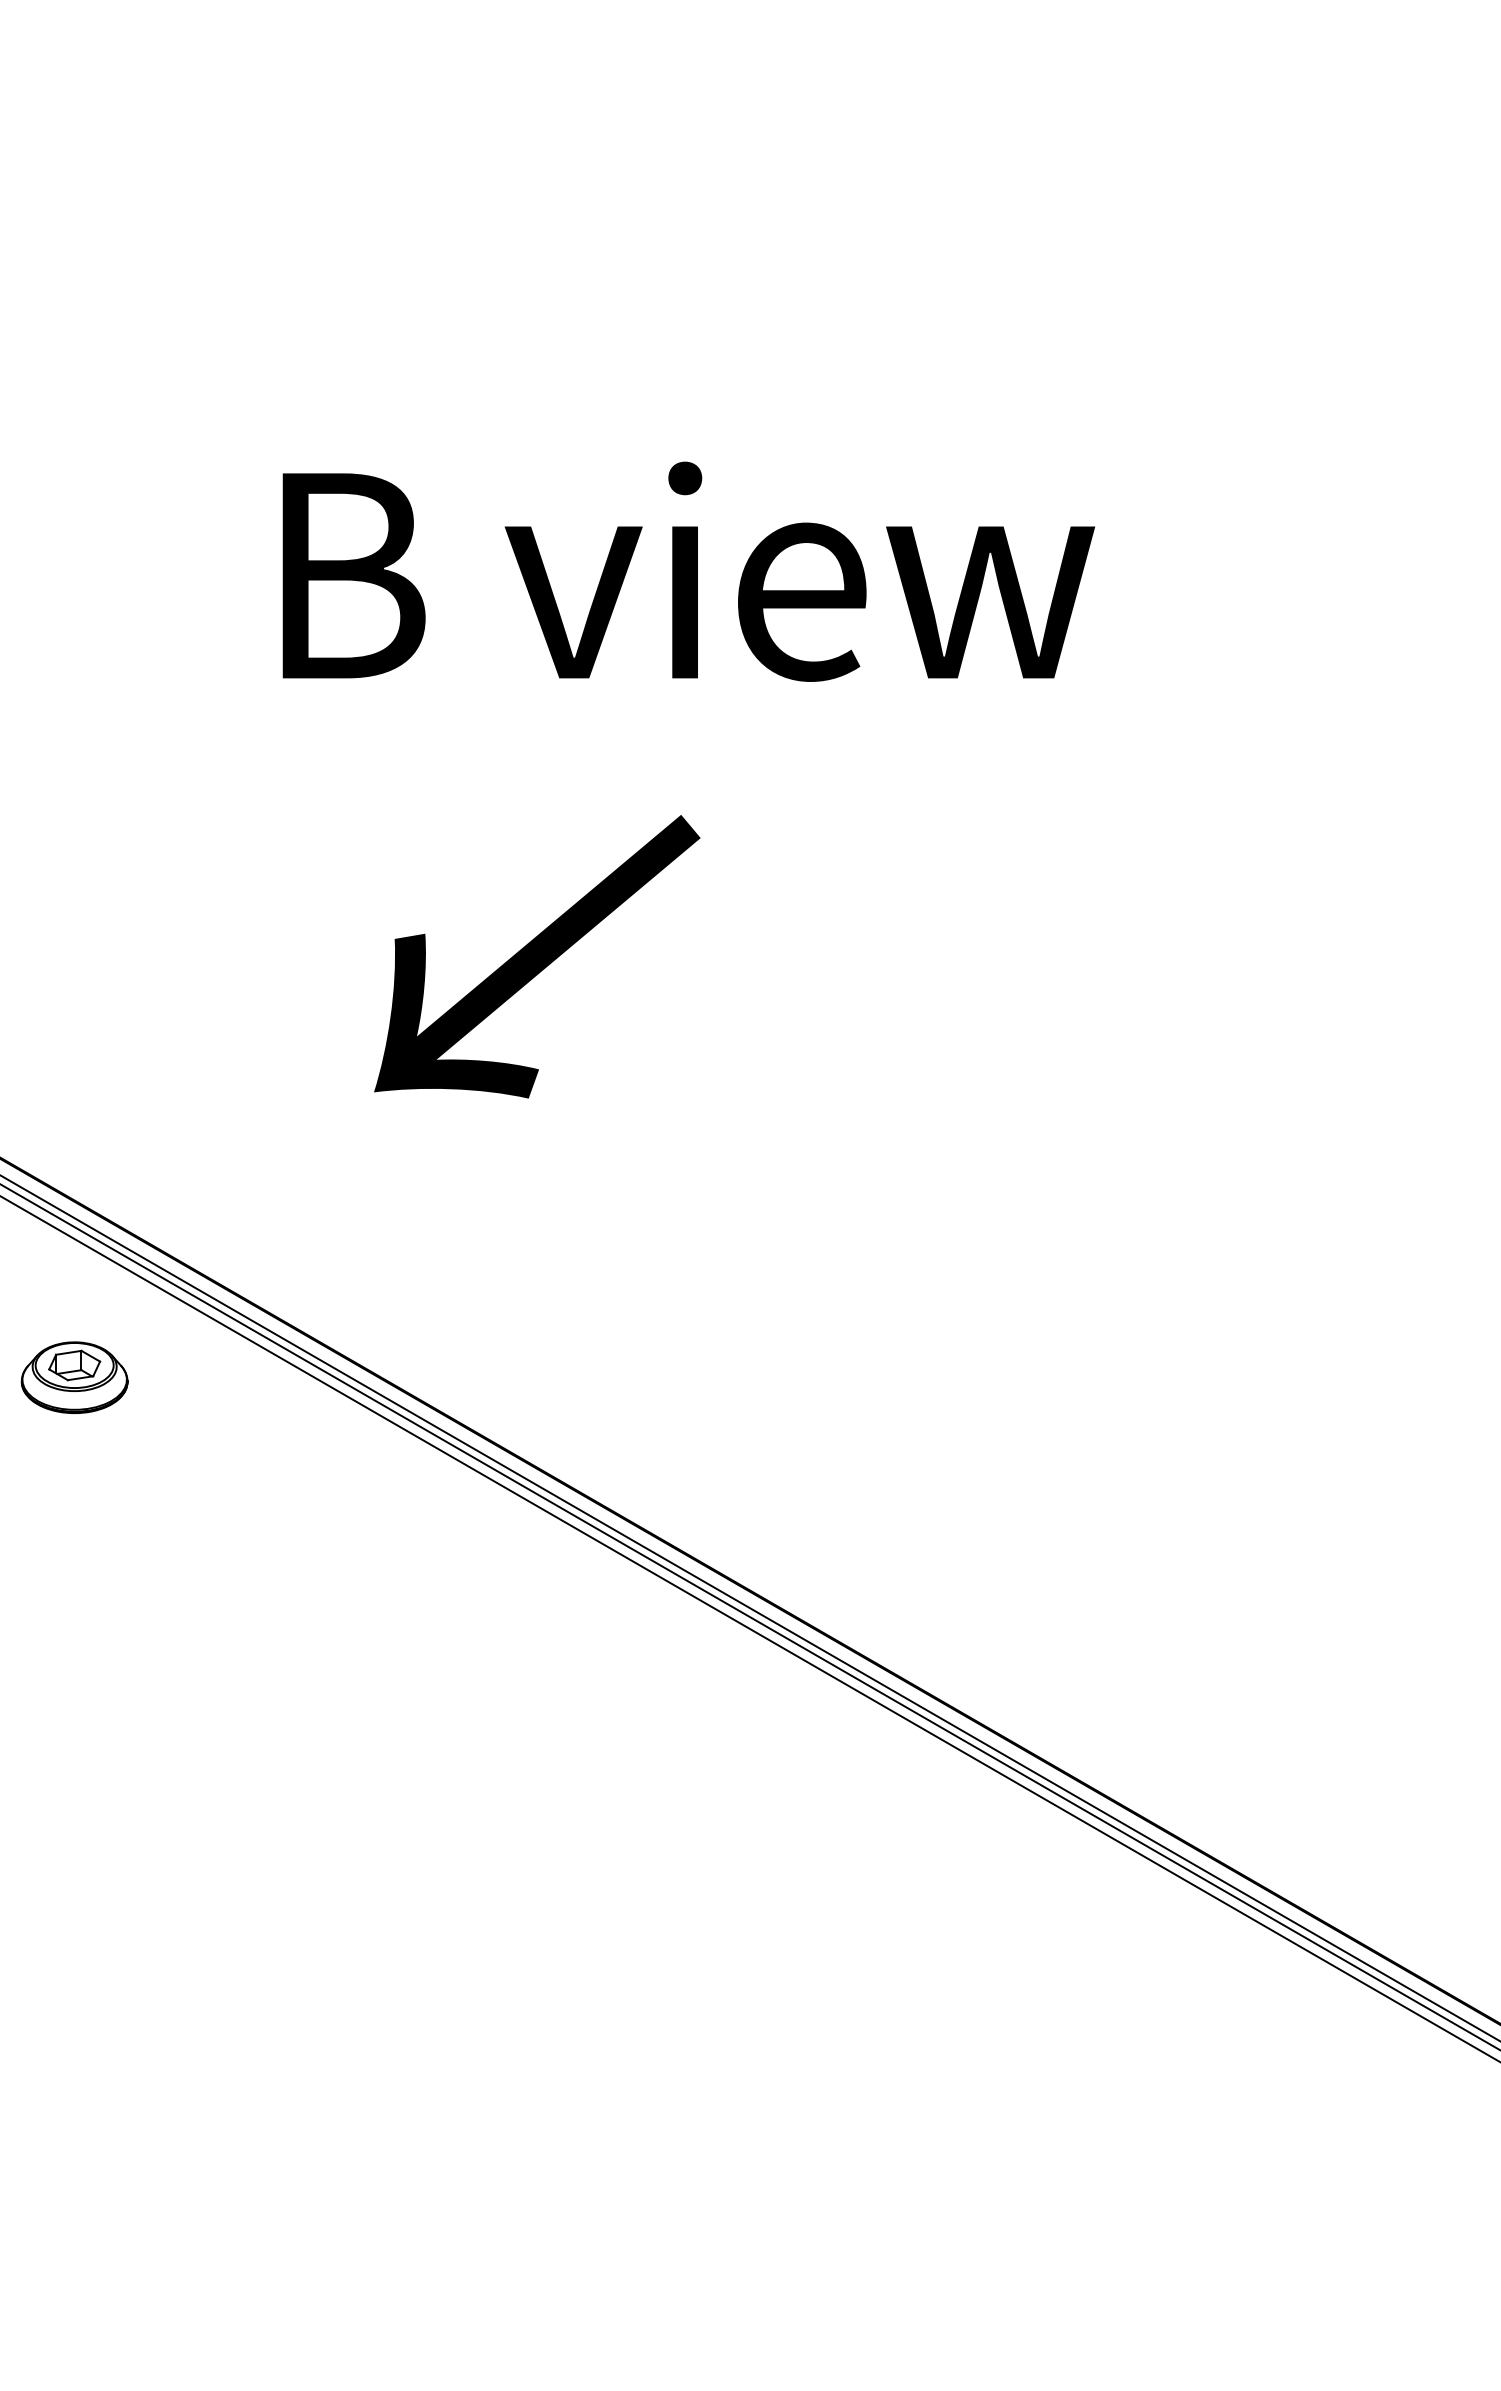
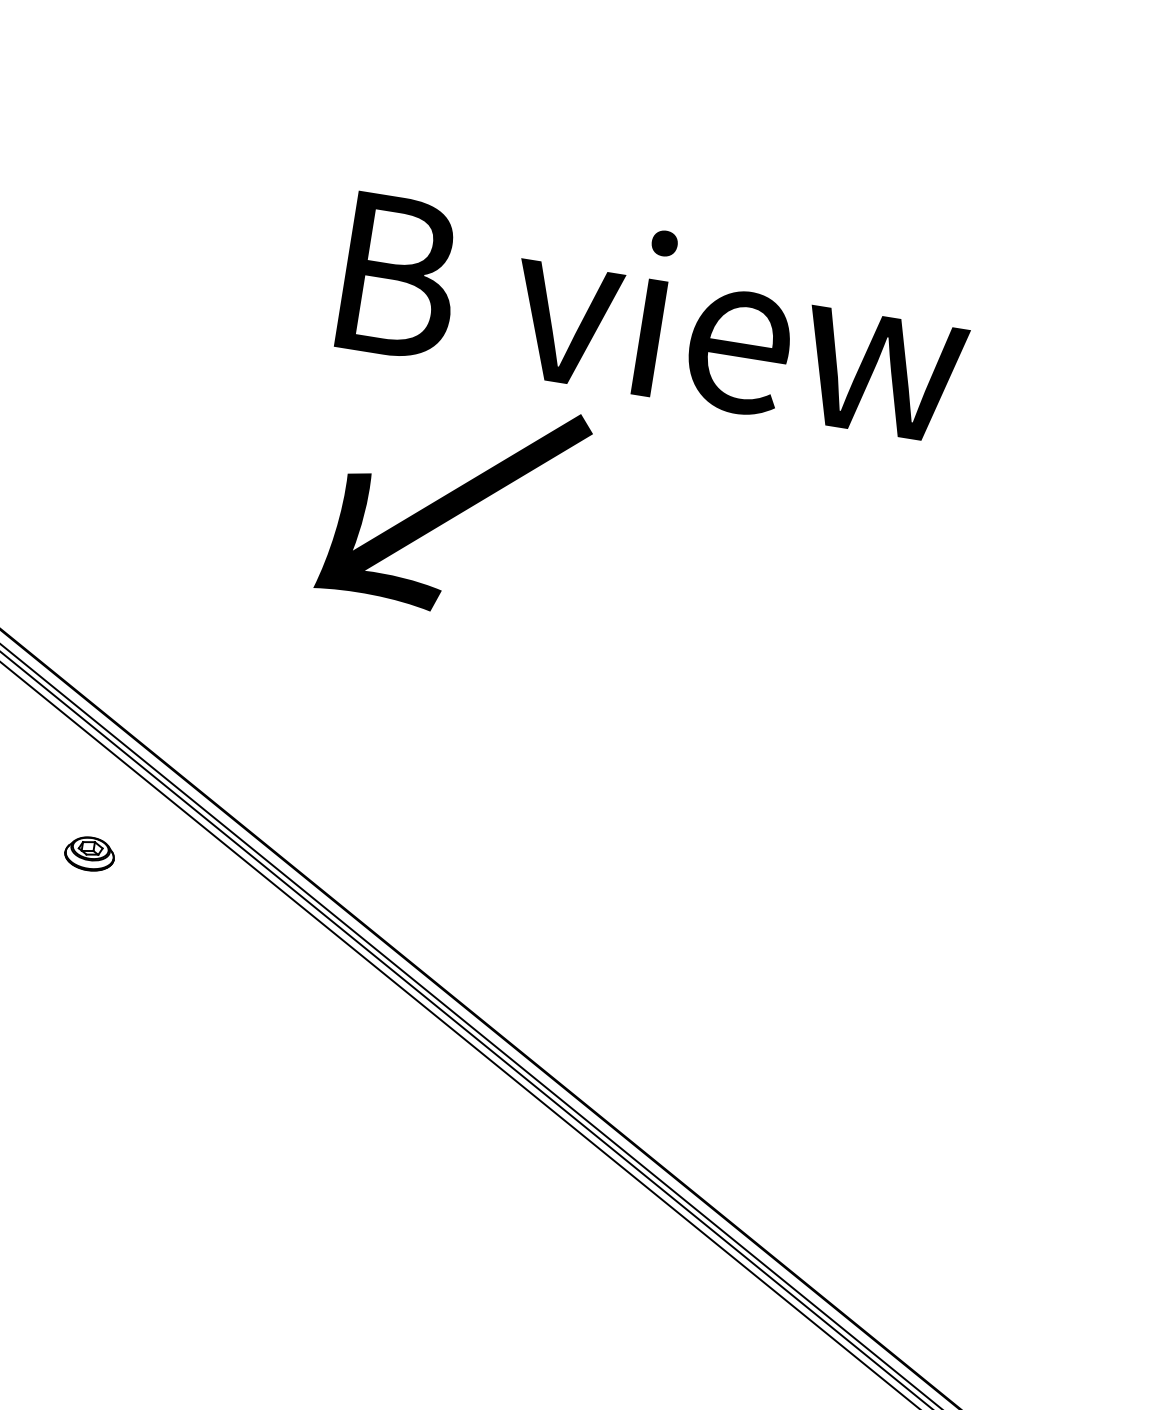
text: (537, 956) -> (454, 504), moved
part: (74, 1377) -> (89, 853), size x0.6

